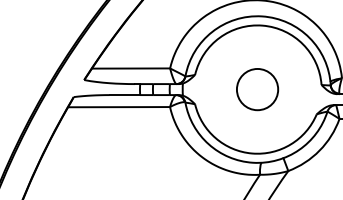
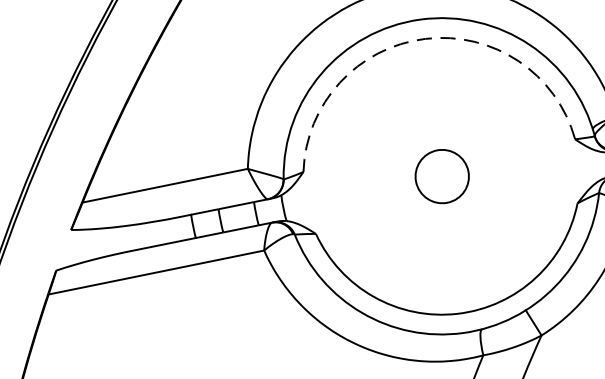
arc: (262, 25) -> (424, 38), solid -> dashed
circle: (257, 89) -> (441, 176), size x0.6

